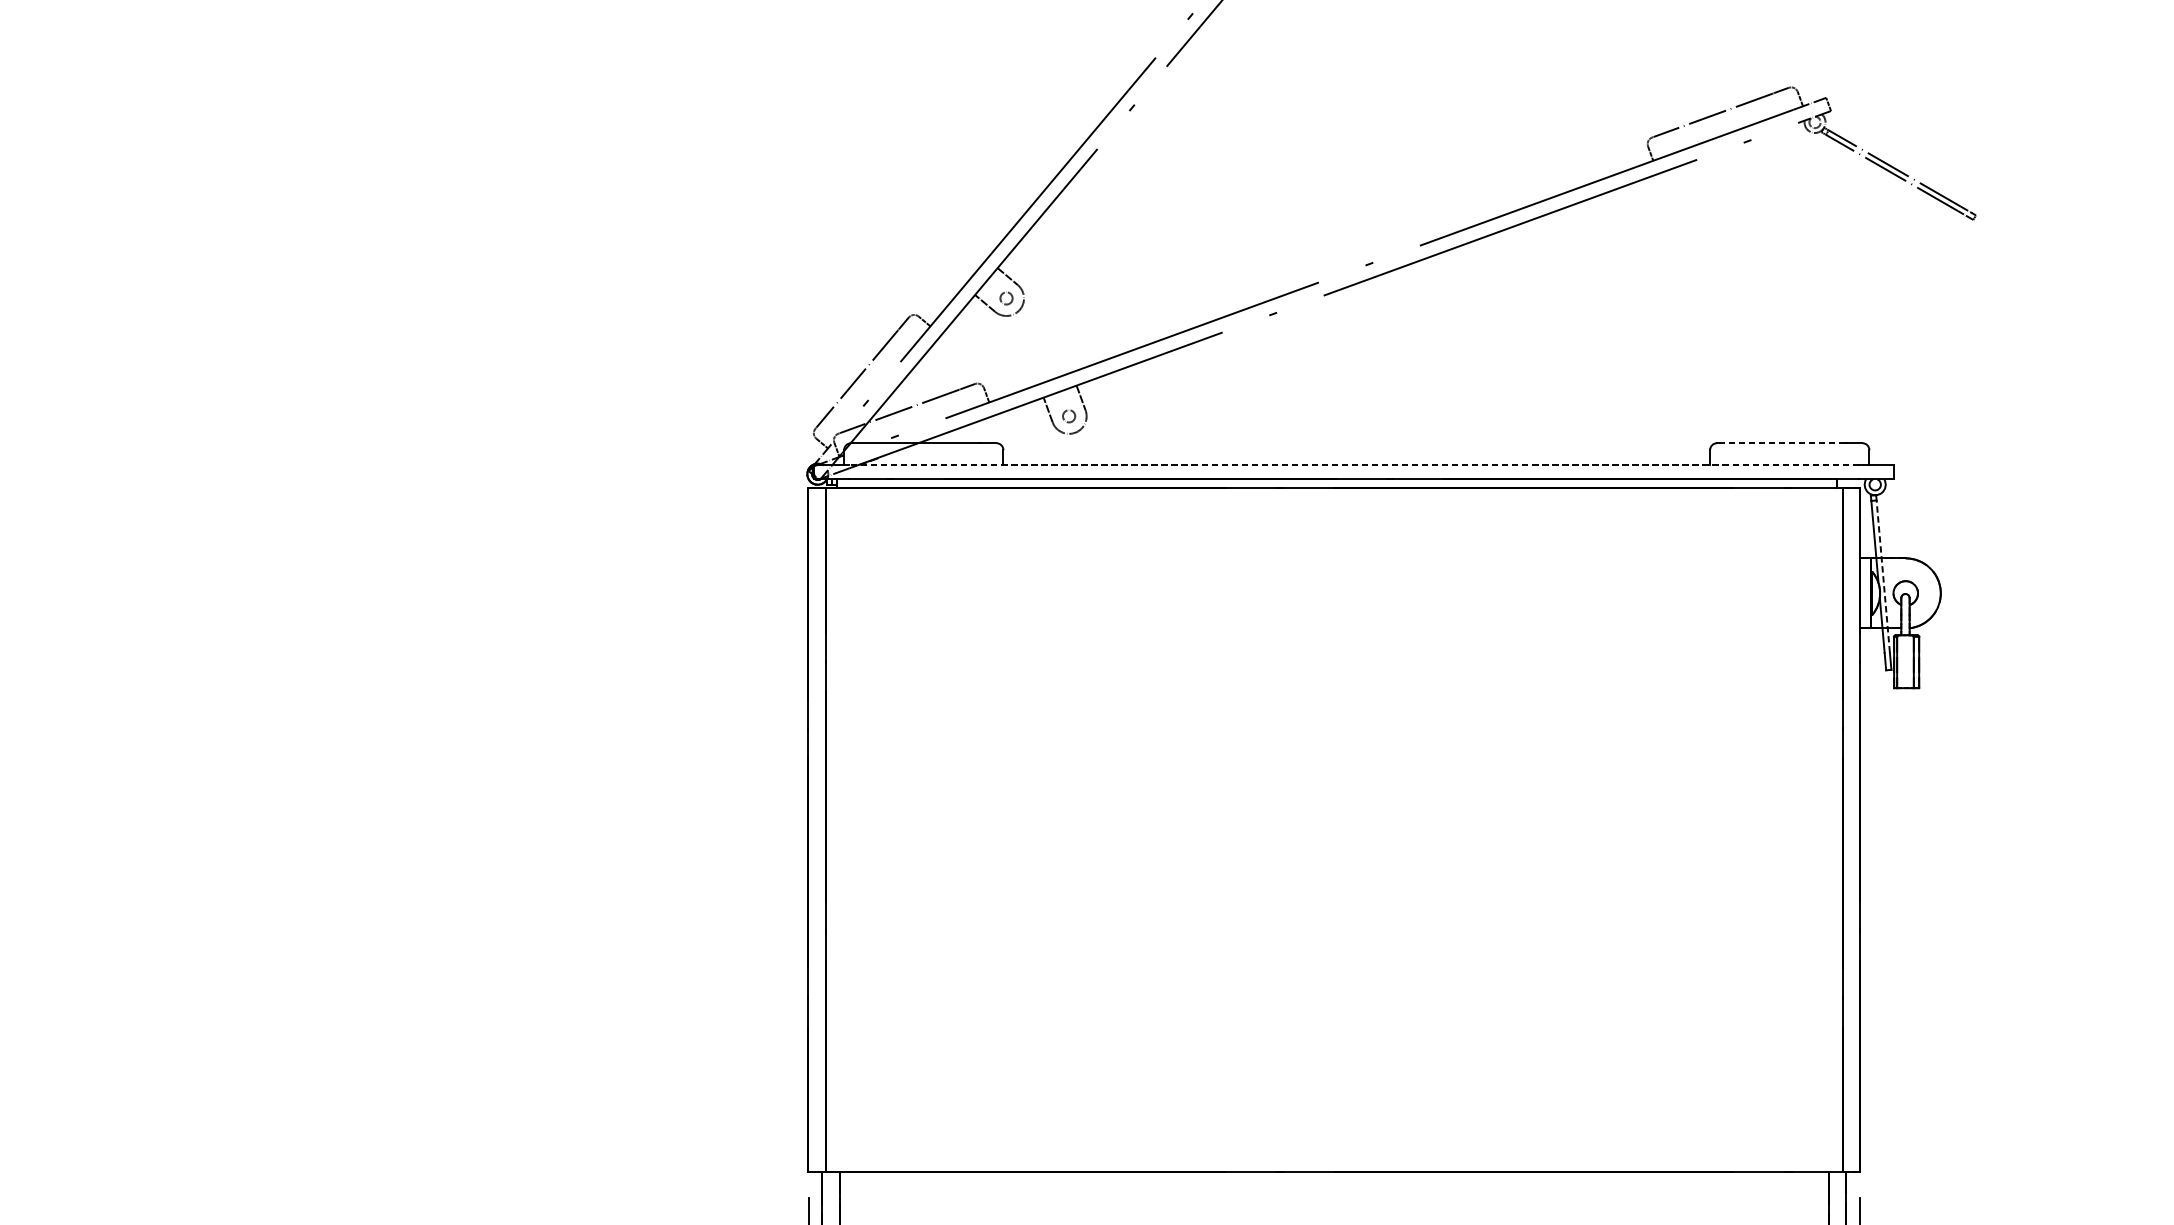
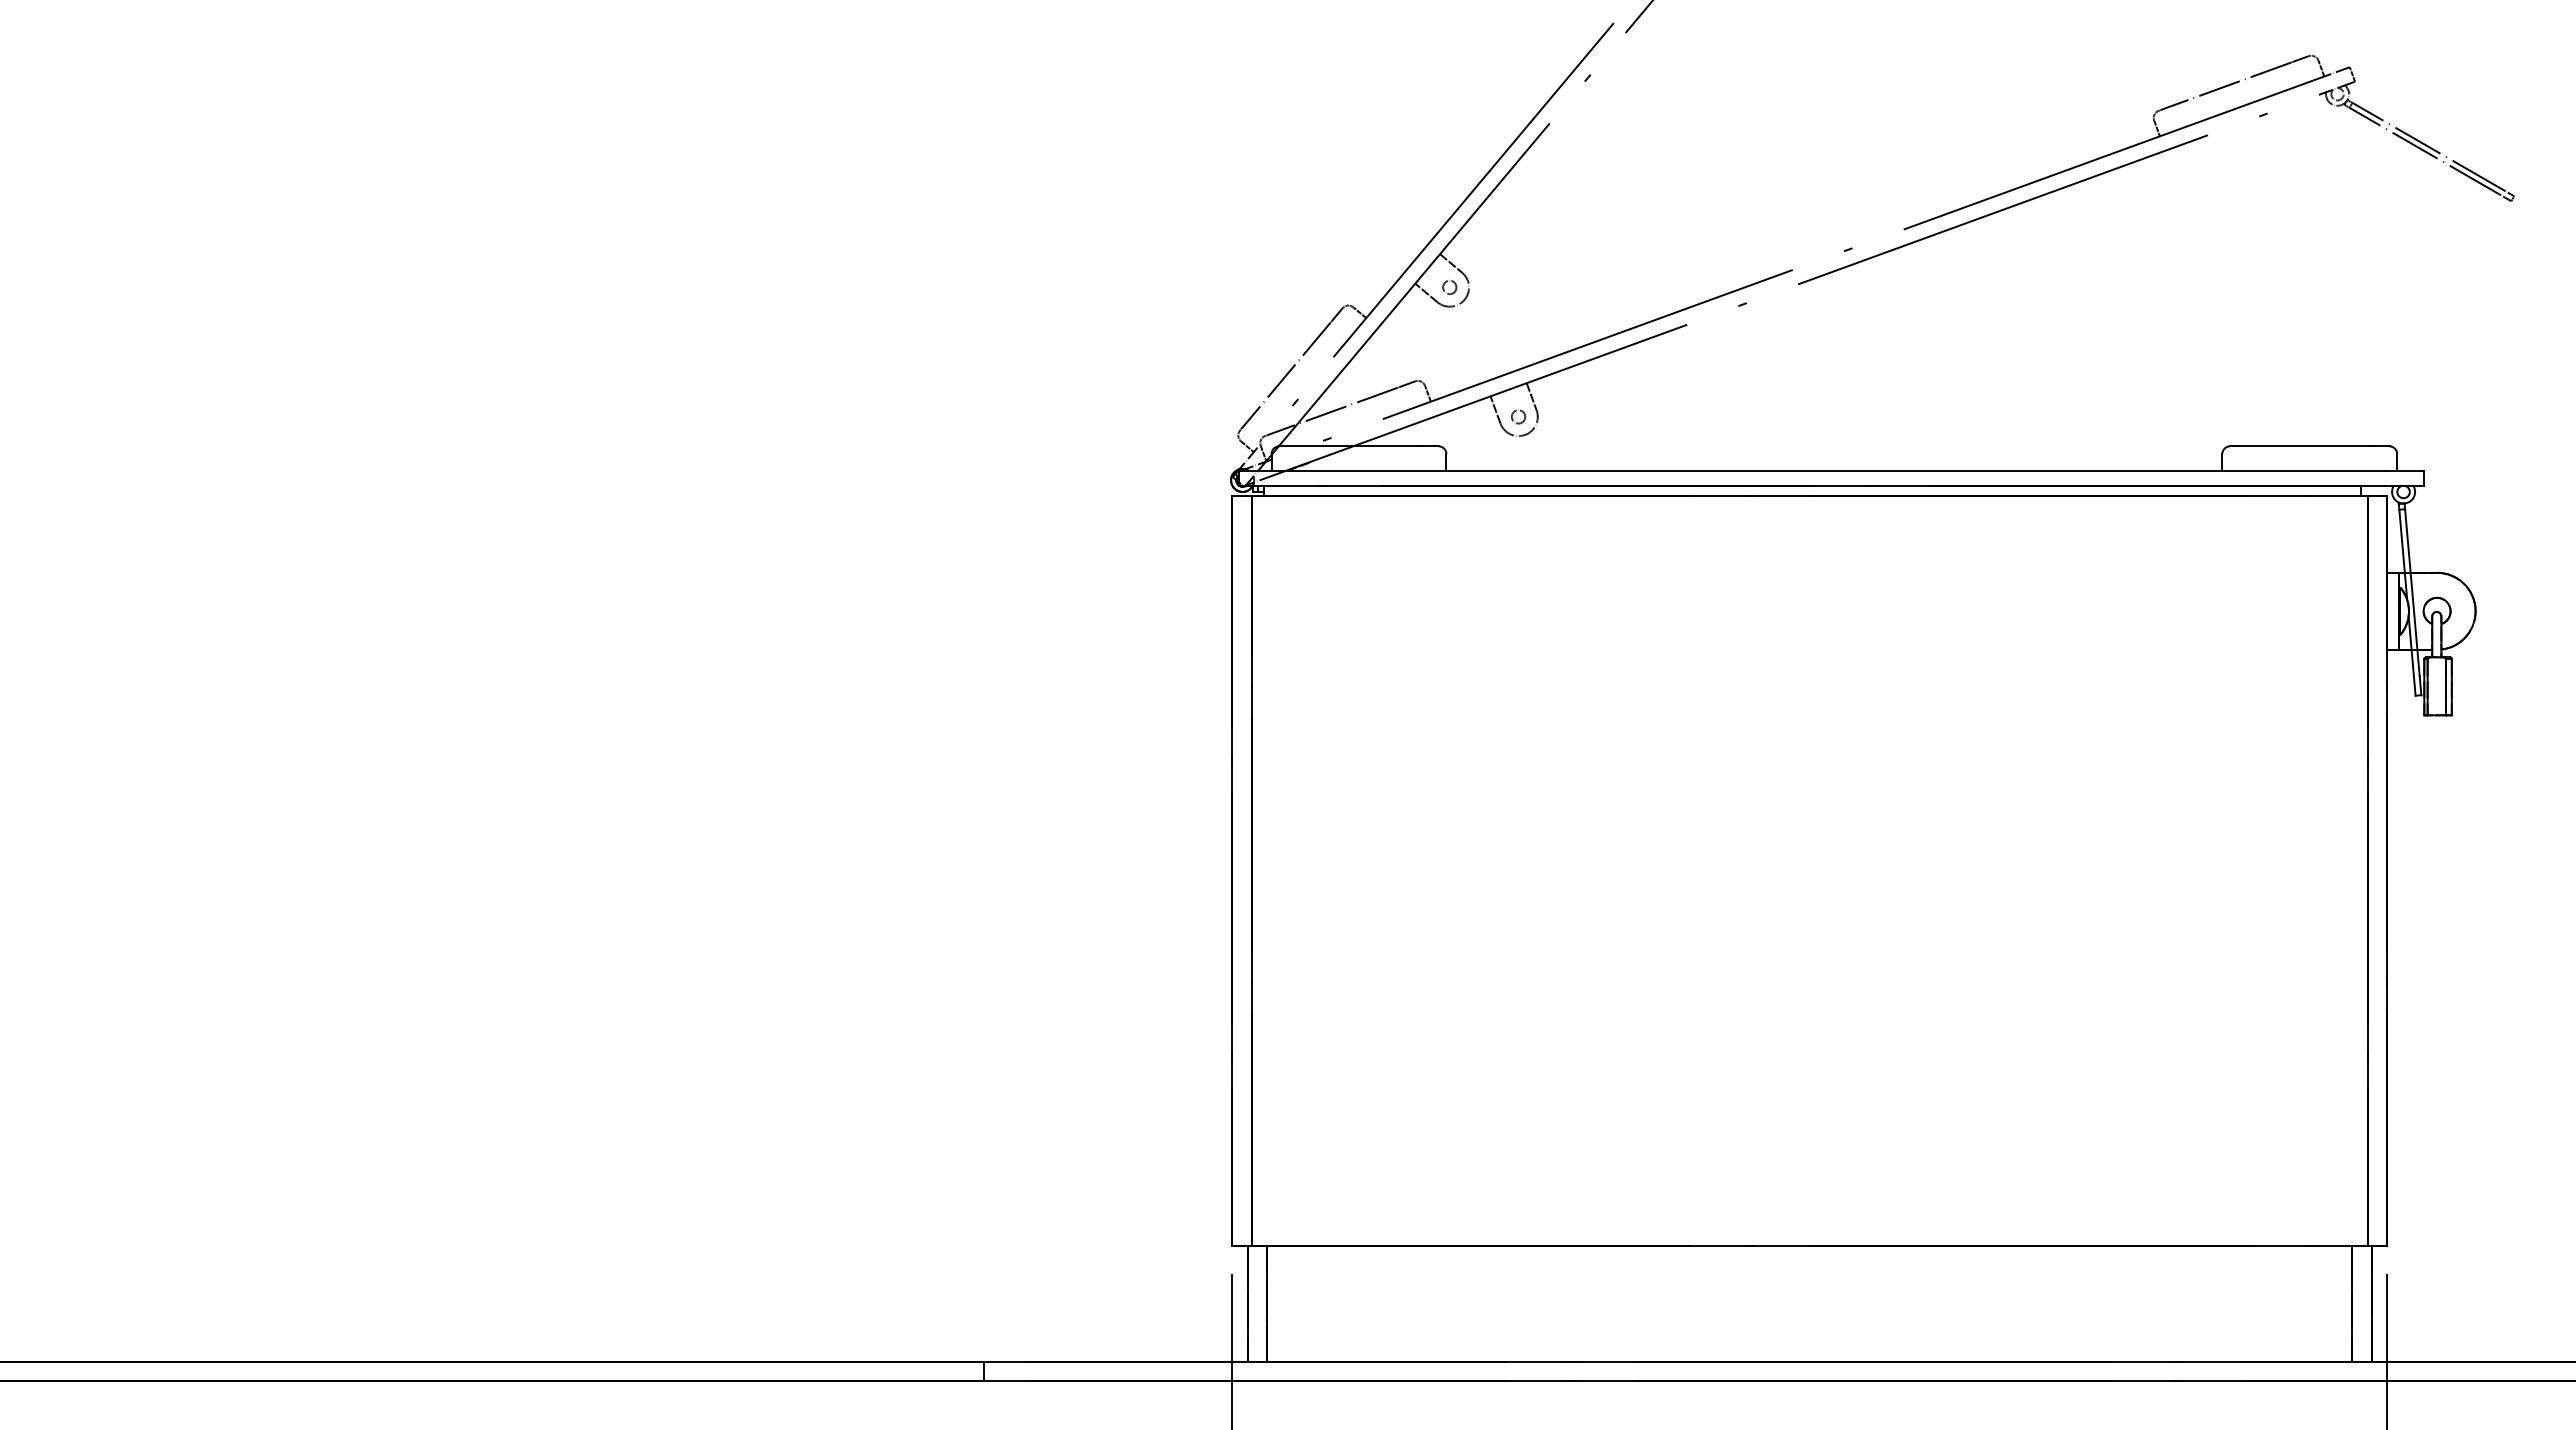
line: (1781, 443) -> (2300, 446), dashed -> solid
line: (1354, 465) -> (1831, 470), dashed -> solid
line: (1883, 576) -> (2412, 592), dashed -> solid

